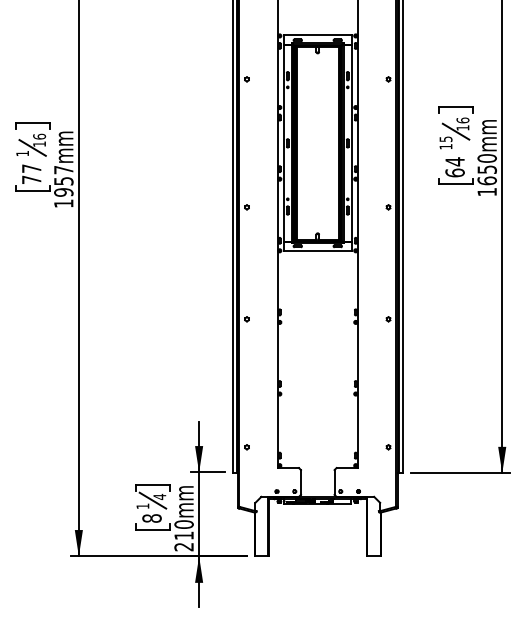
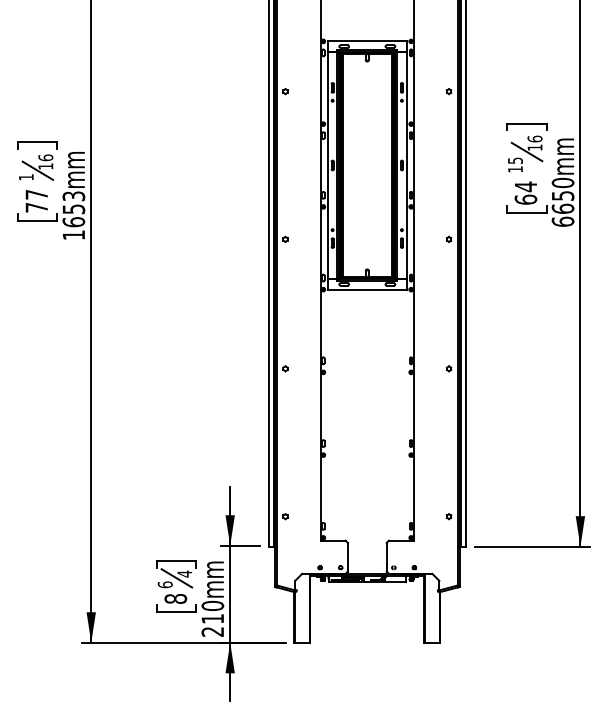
text: (63, 180) -> (73, 208), 1957mm -> 1653mm
text: (486, 191) -> (562, 221), 1650mm -> 6650mm
text: (142, 506) -> (164, 585), 1 -> 6

